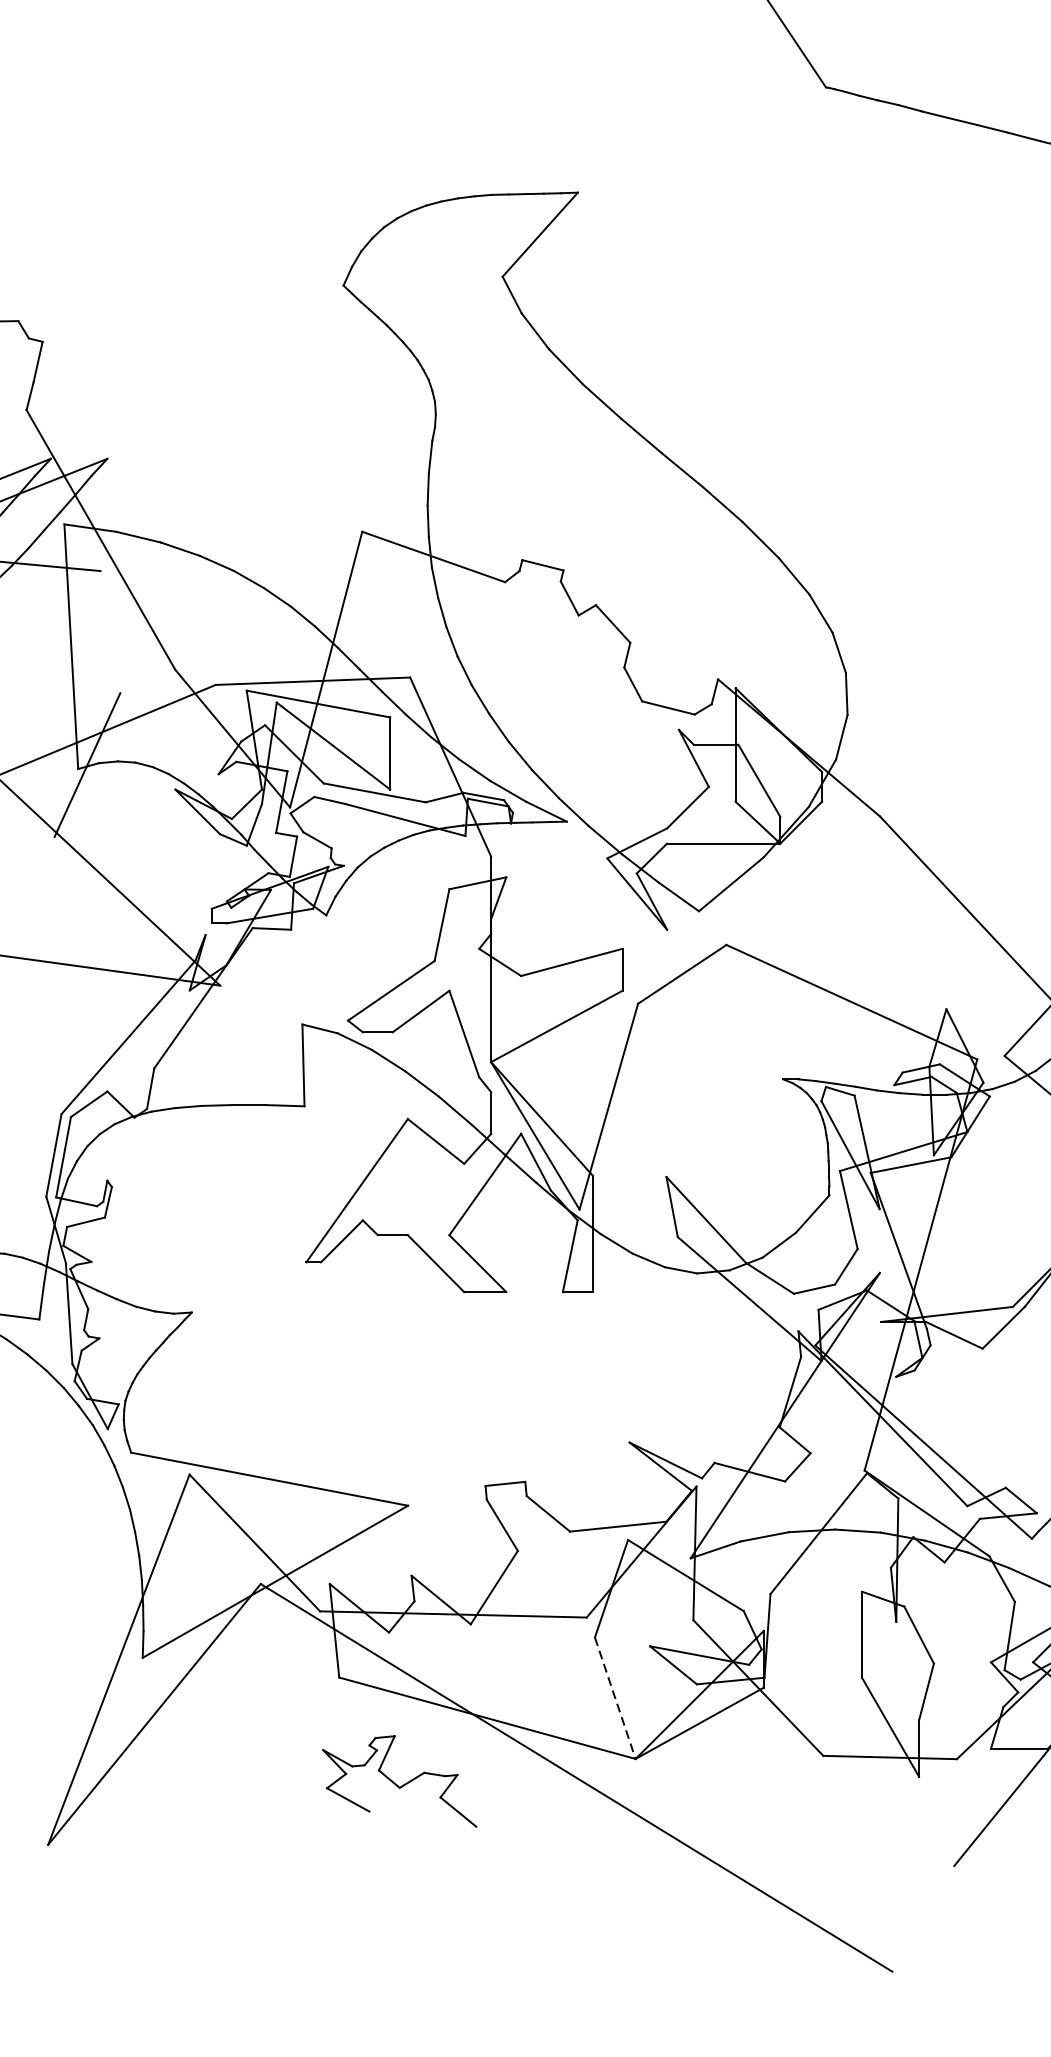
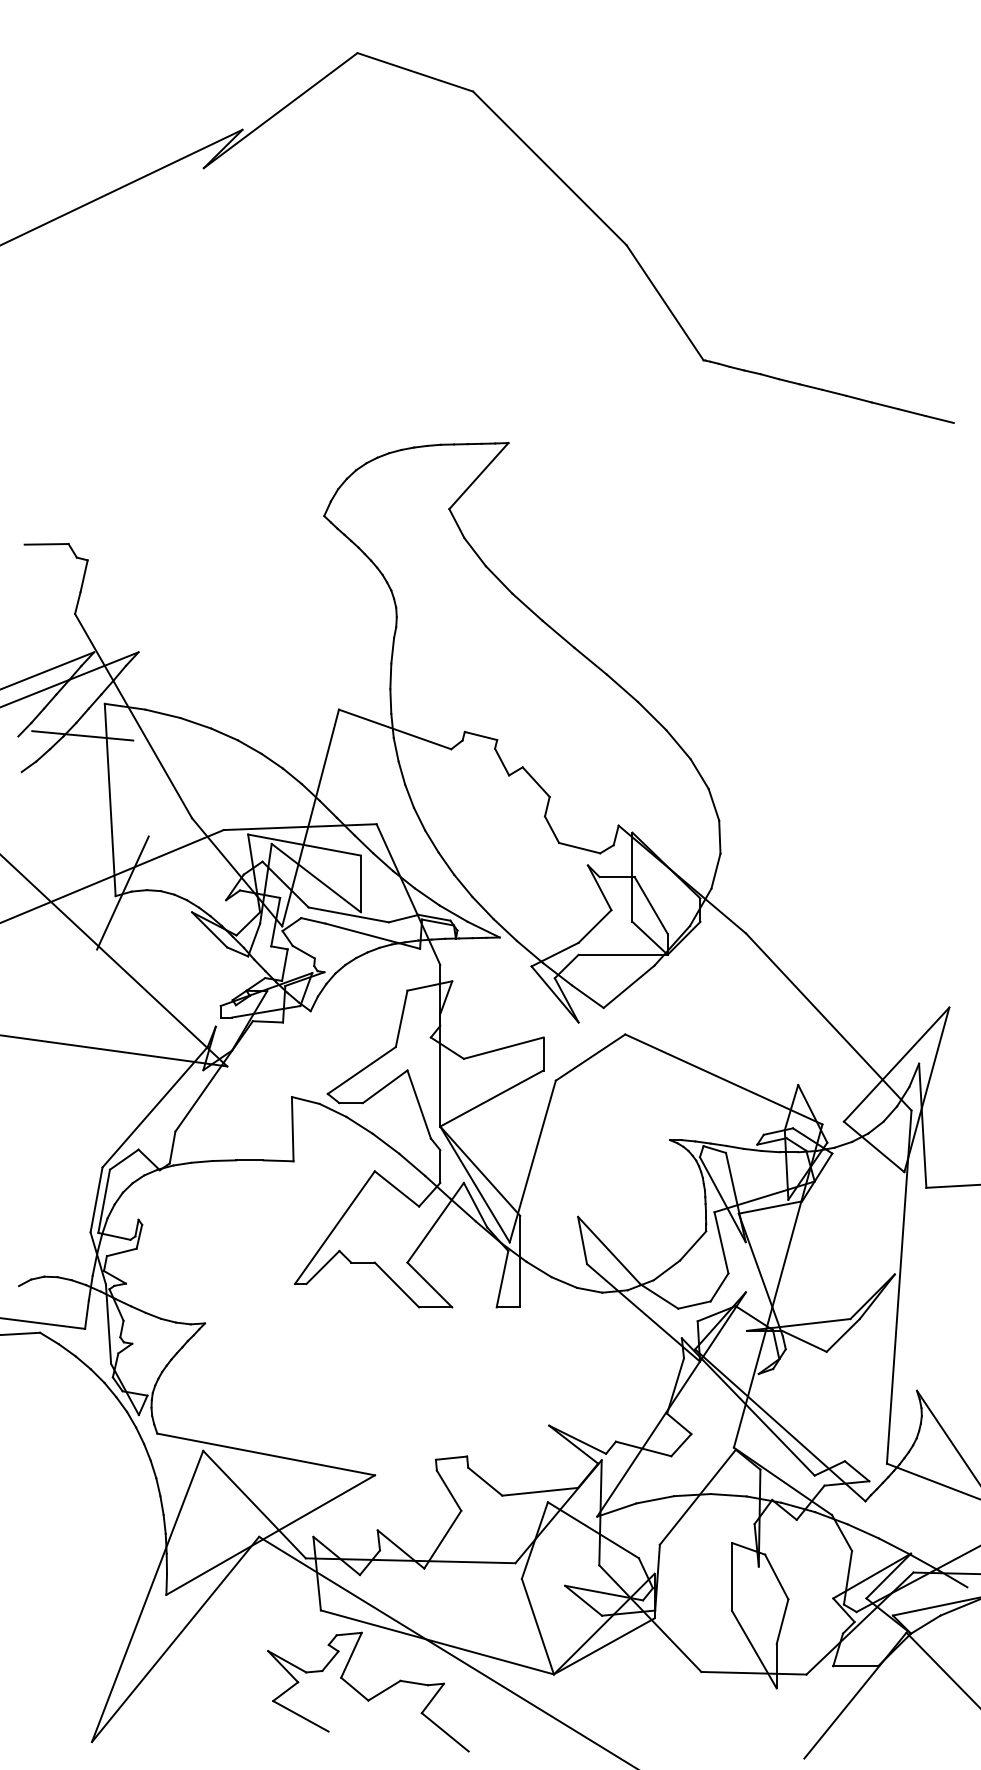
line: (616, 1699) -> (538, 1627), dashed -> solid
part: (399, 1780) -> (368, 1691), size x1.67

